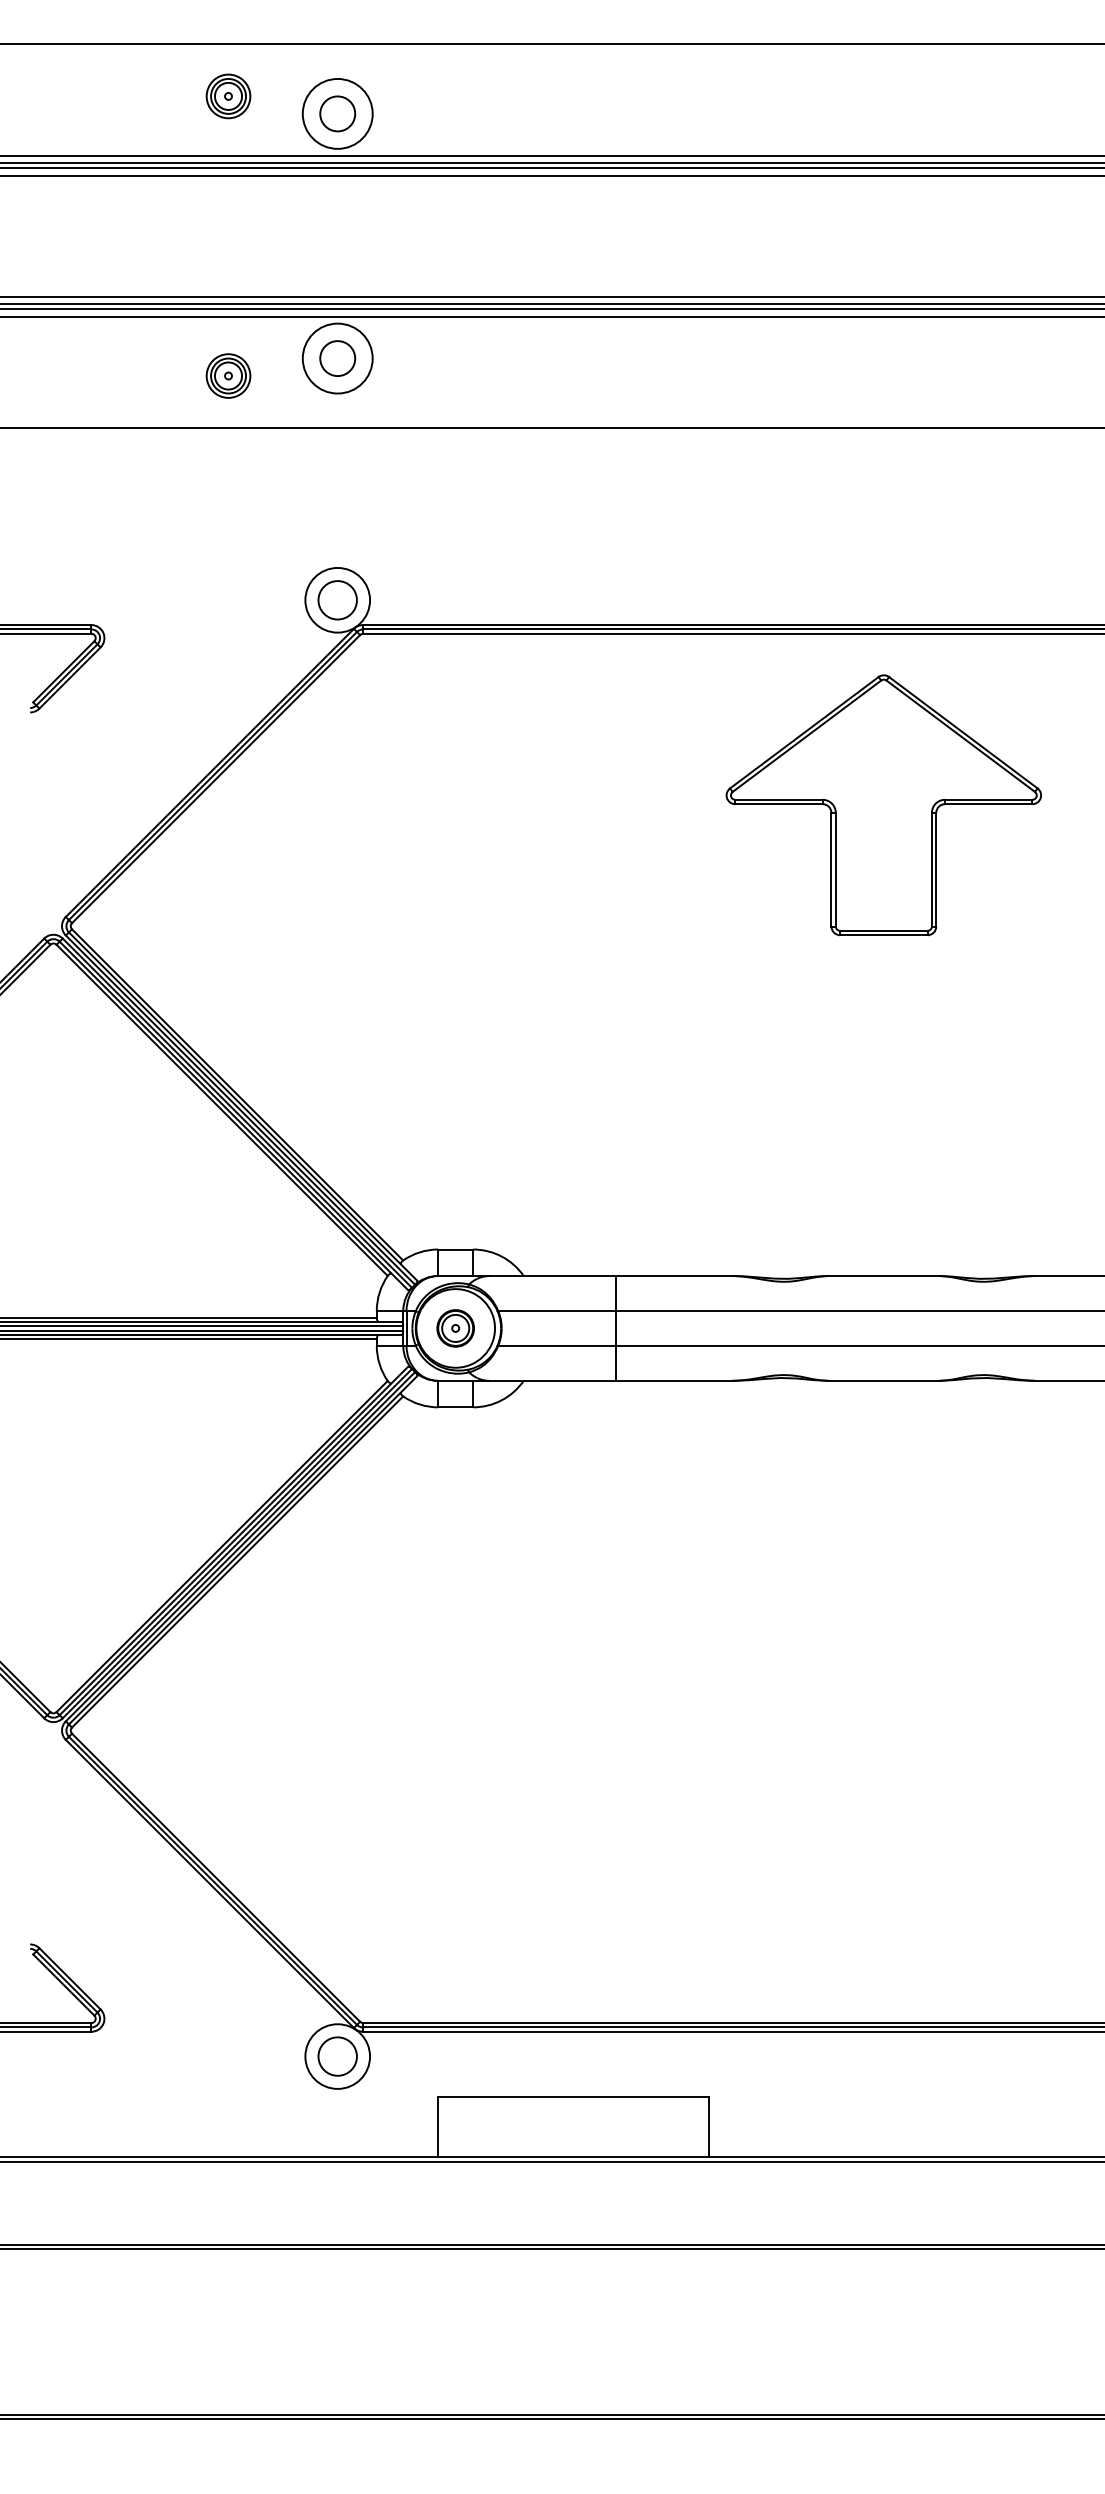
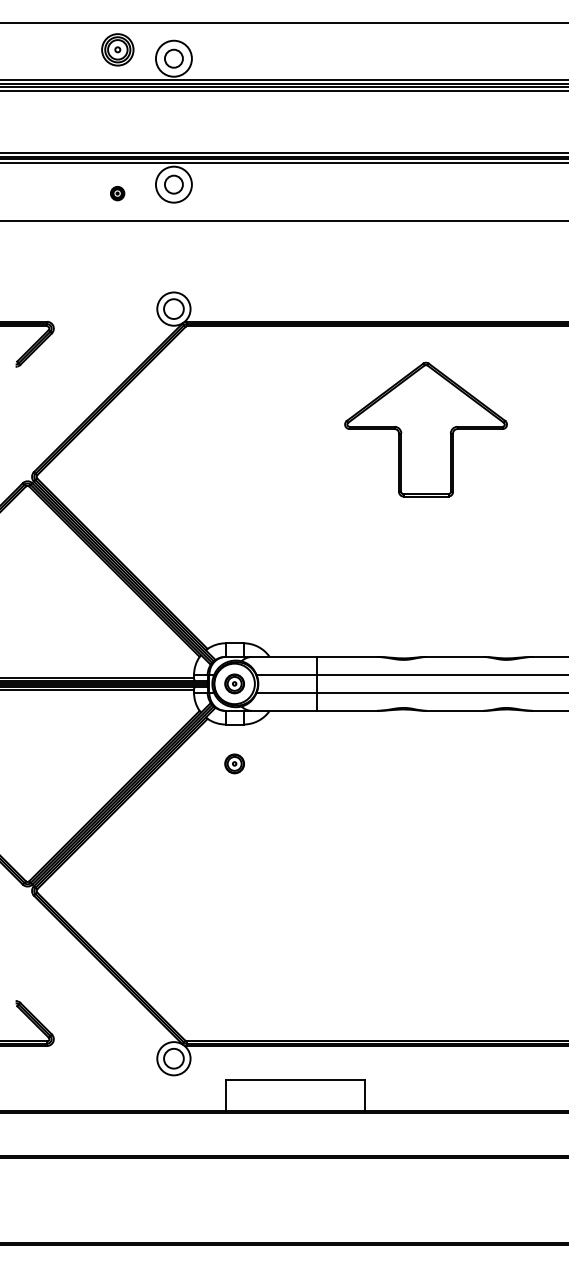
part: (228, 95) -> (117, 49), size x1.4
part: (228, 375) -> (117, 193), size x0.6
part: (882, 805) -> (425, 429), moved
part: (455, 1483) -> (234, 763), added

